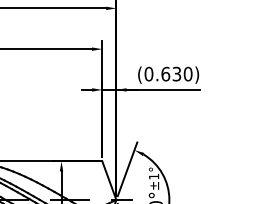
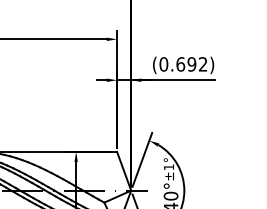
text: (182, 74) -> (197, 64), (0.630) -> (0.692)

